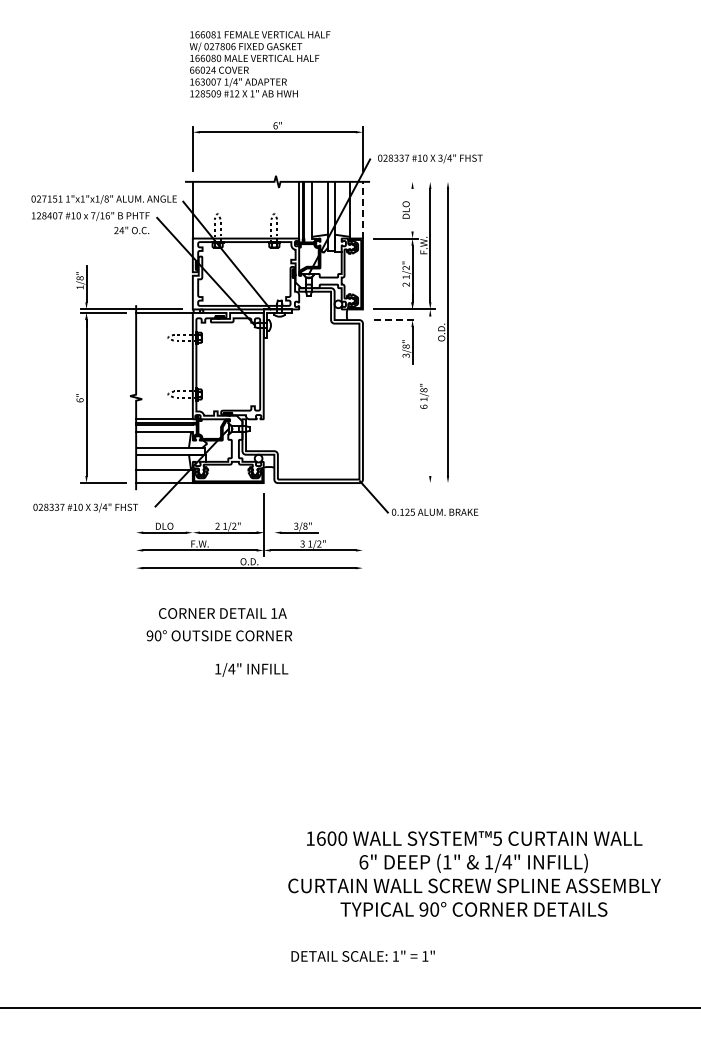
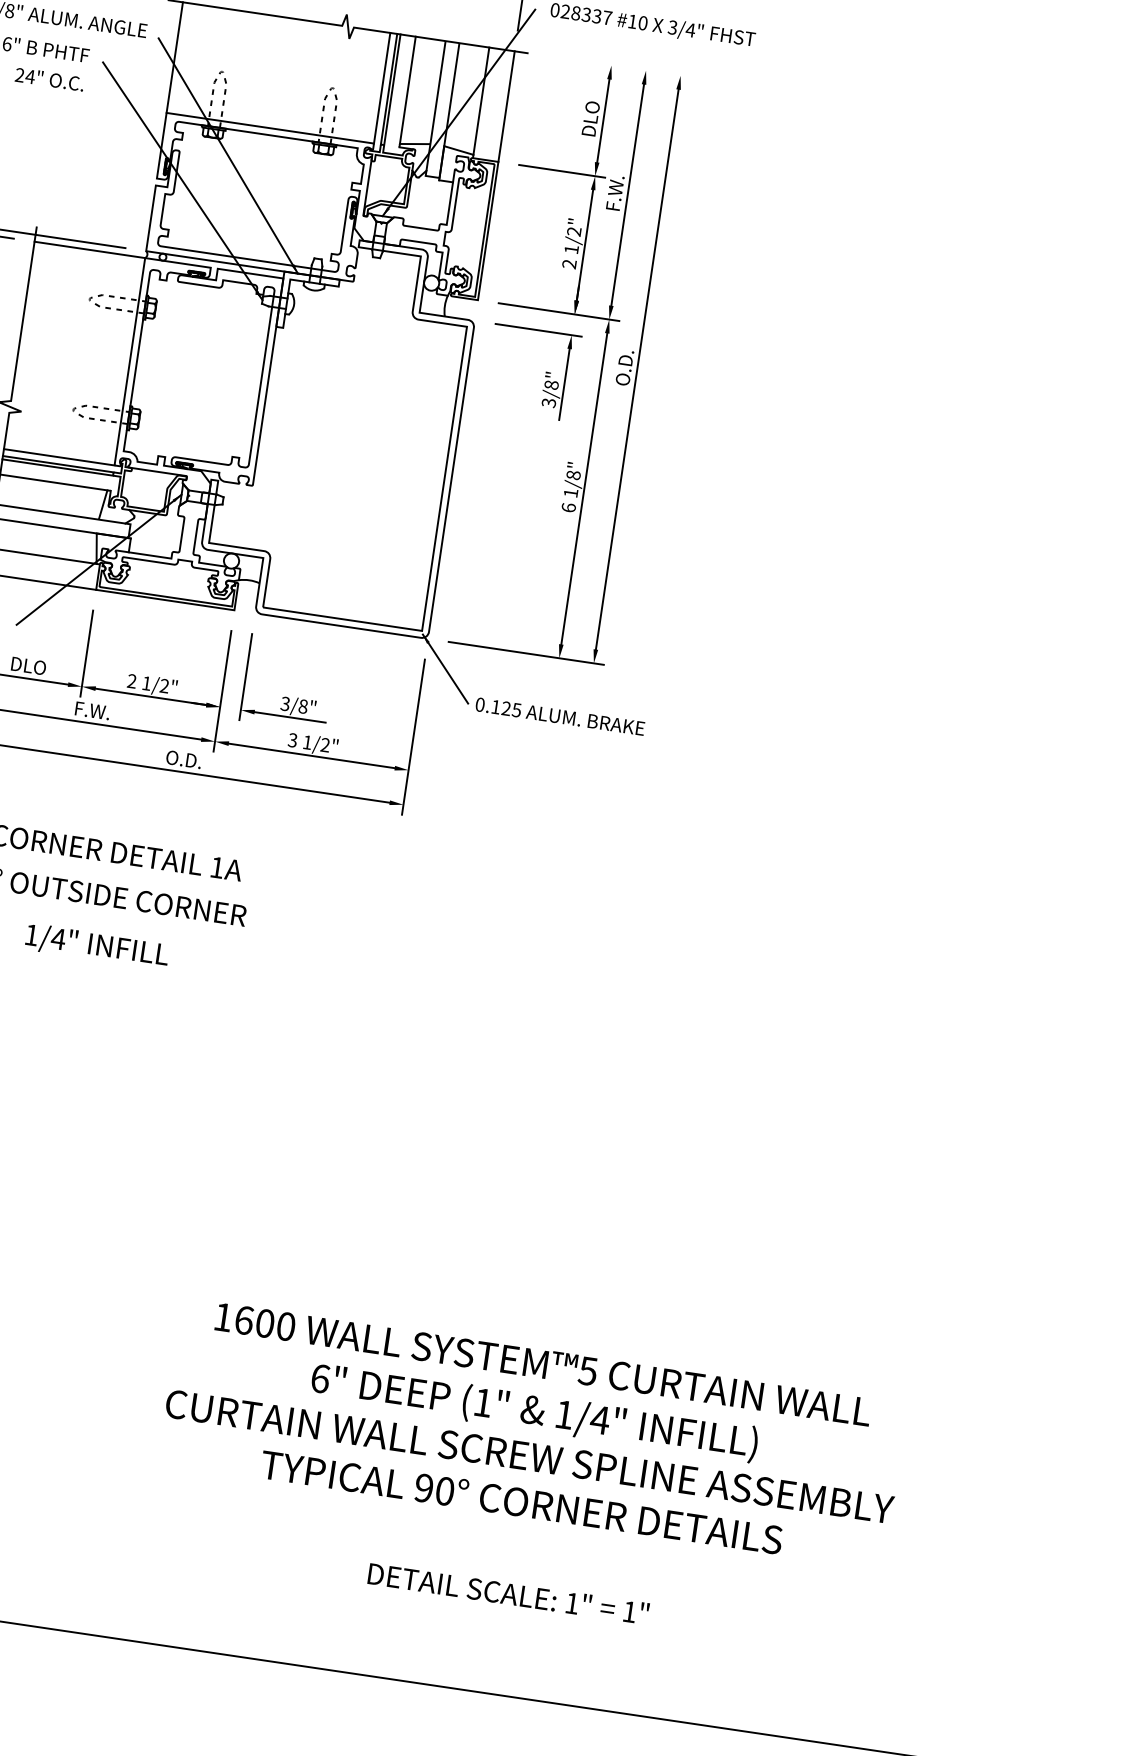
line: (362, 209) -> (505, 105), dashed -> solid
line: (412, 209) -> (603, 119), added
line: (396, 320) -> (540, 331), dashed -> solid
line: (430, 396) -> (584, 489), added
line: (413, 483) -> (526, 654), added
line: (192, 515) -> (86, 652), added
line: (274, 515) -> (246, 676), added
line: (362, 533) -> (412, 737), added
text: (251, 669) -> (96, 945), moved
text: (362, 955) -> (507, 1592), moved

